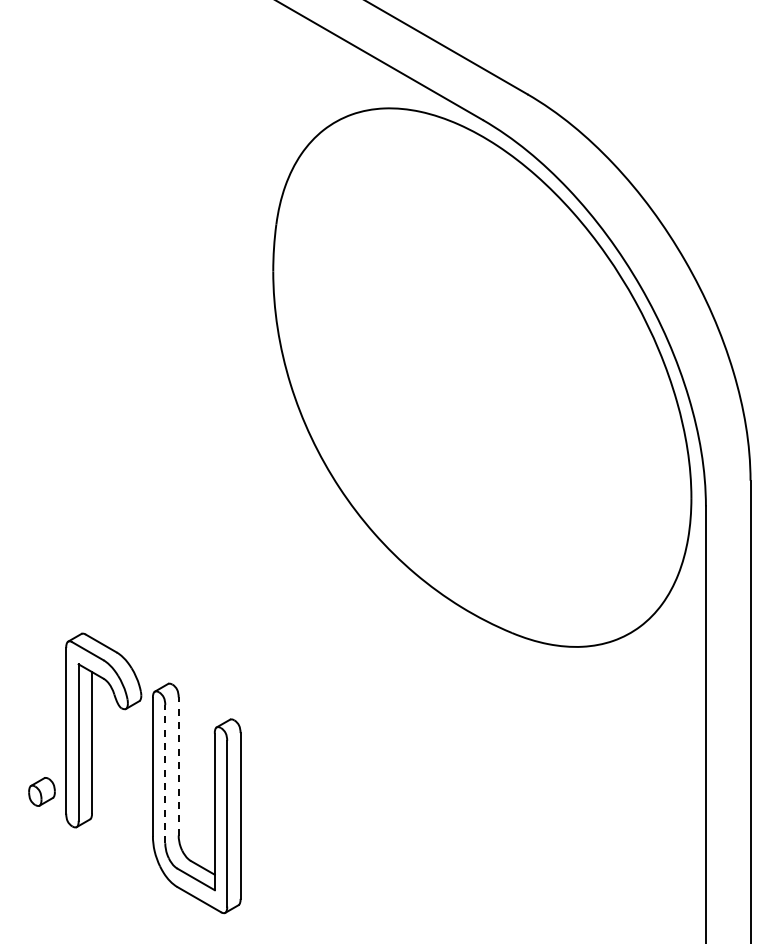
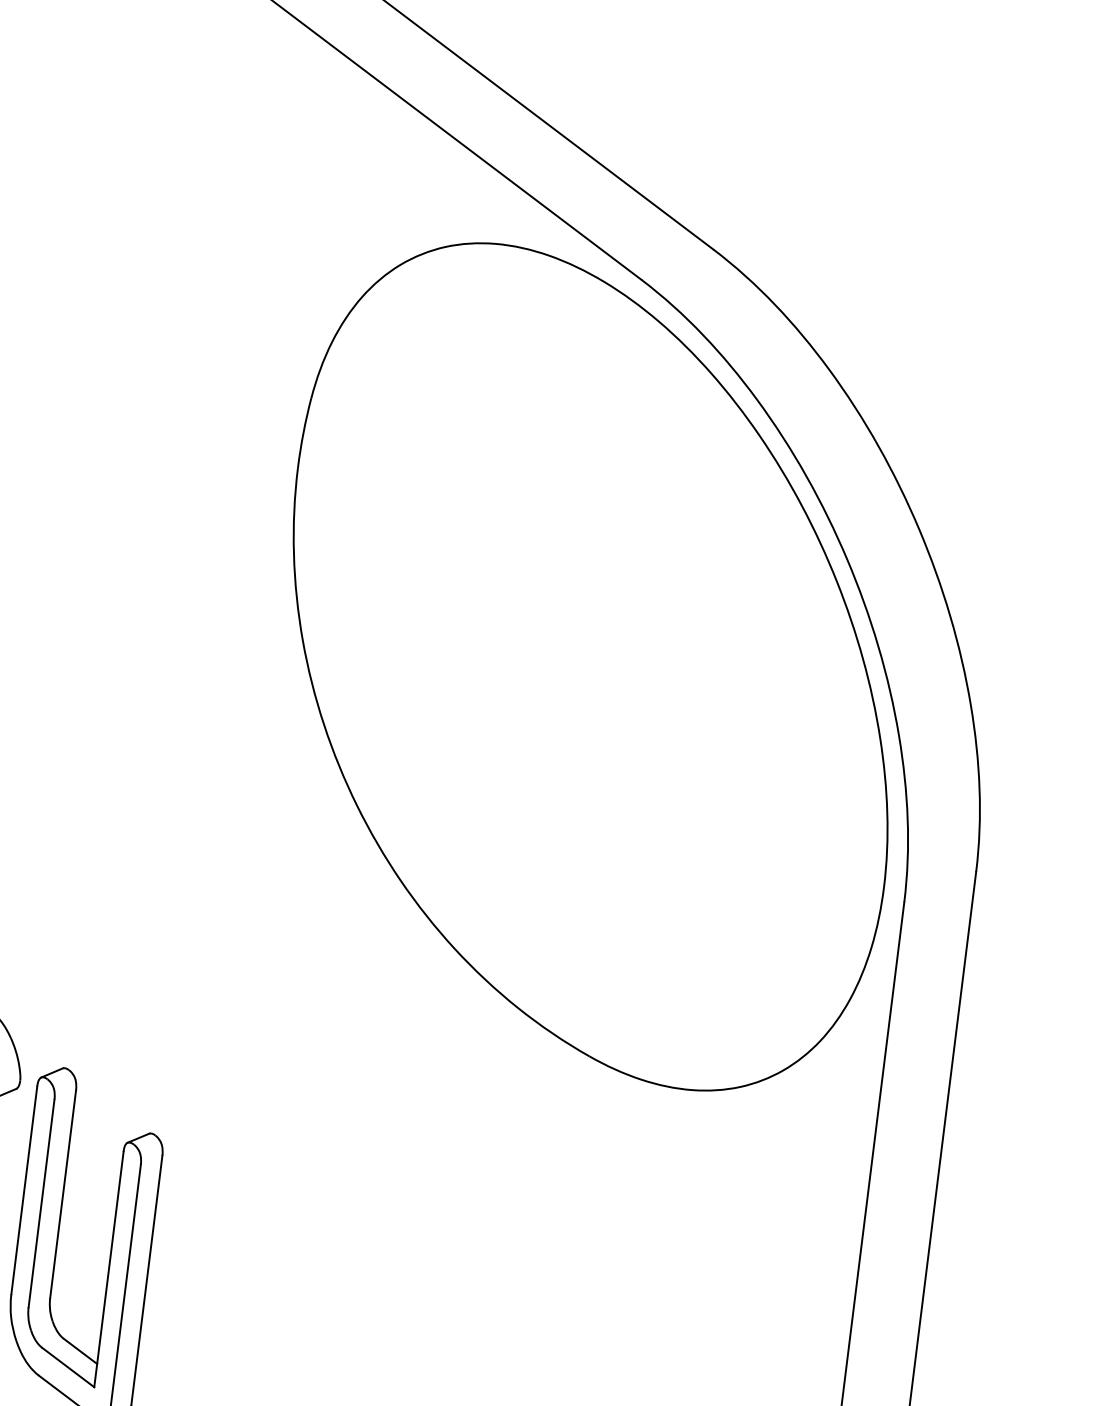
line: (178, 765) -> (63, 1192), dashed -> solid
line: (165, 773) -> (41, 1202), dashed -> solid

